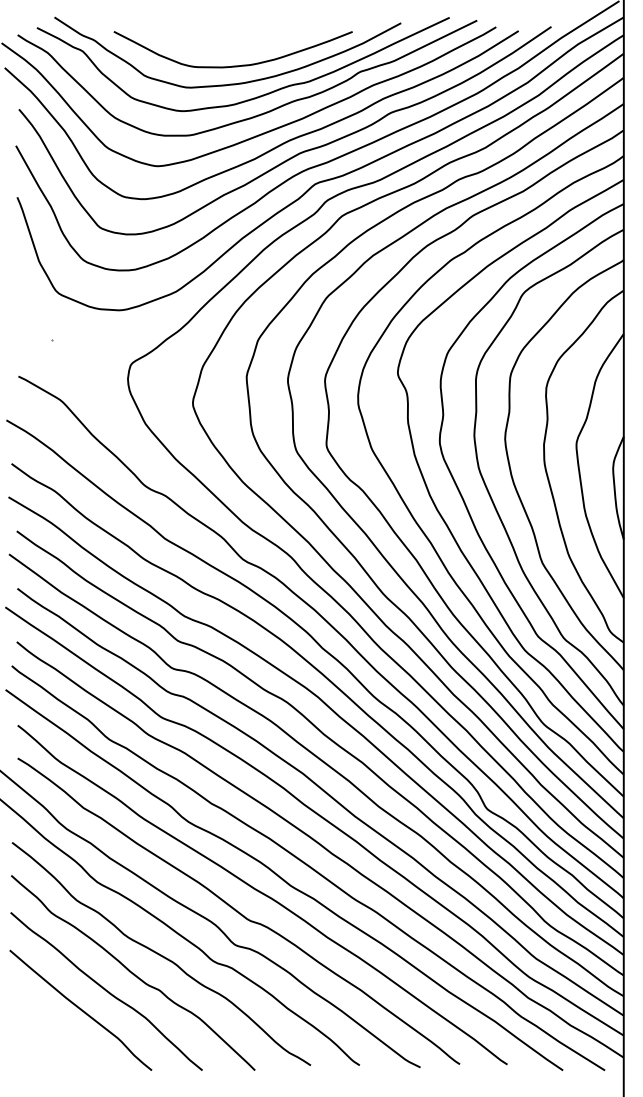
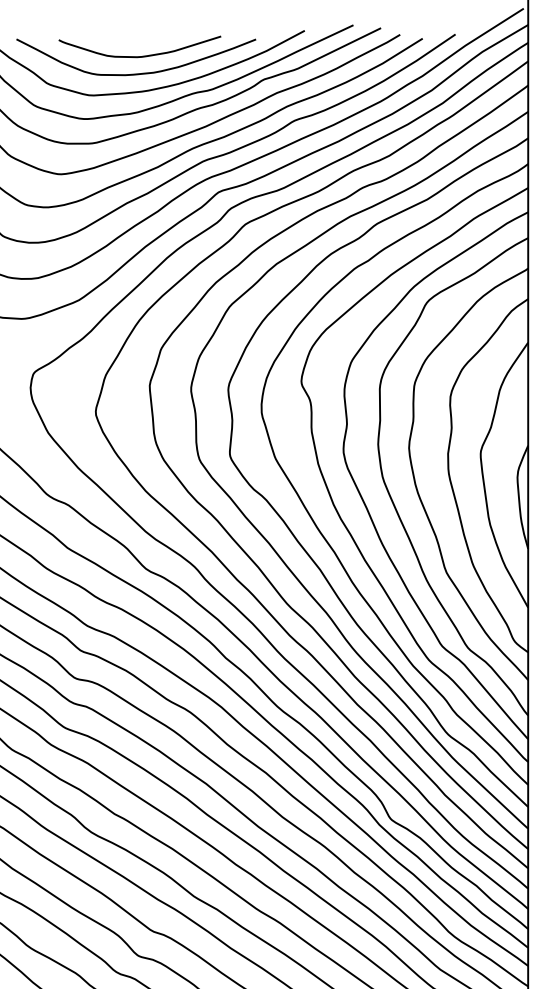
curve: (236, 48) -> (139, 56), added

